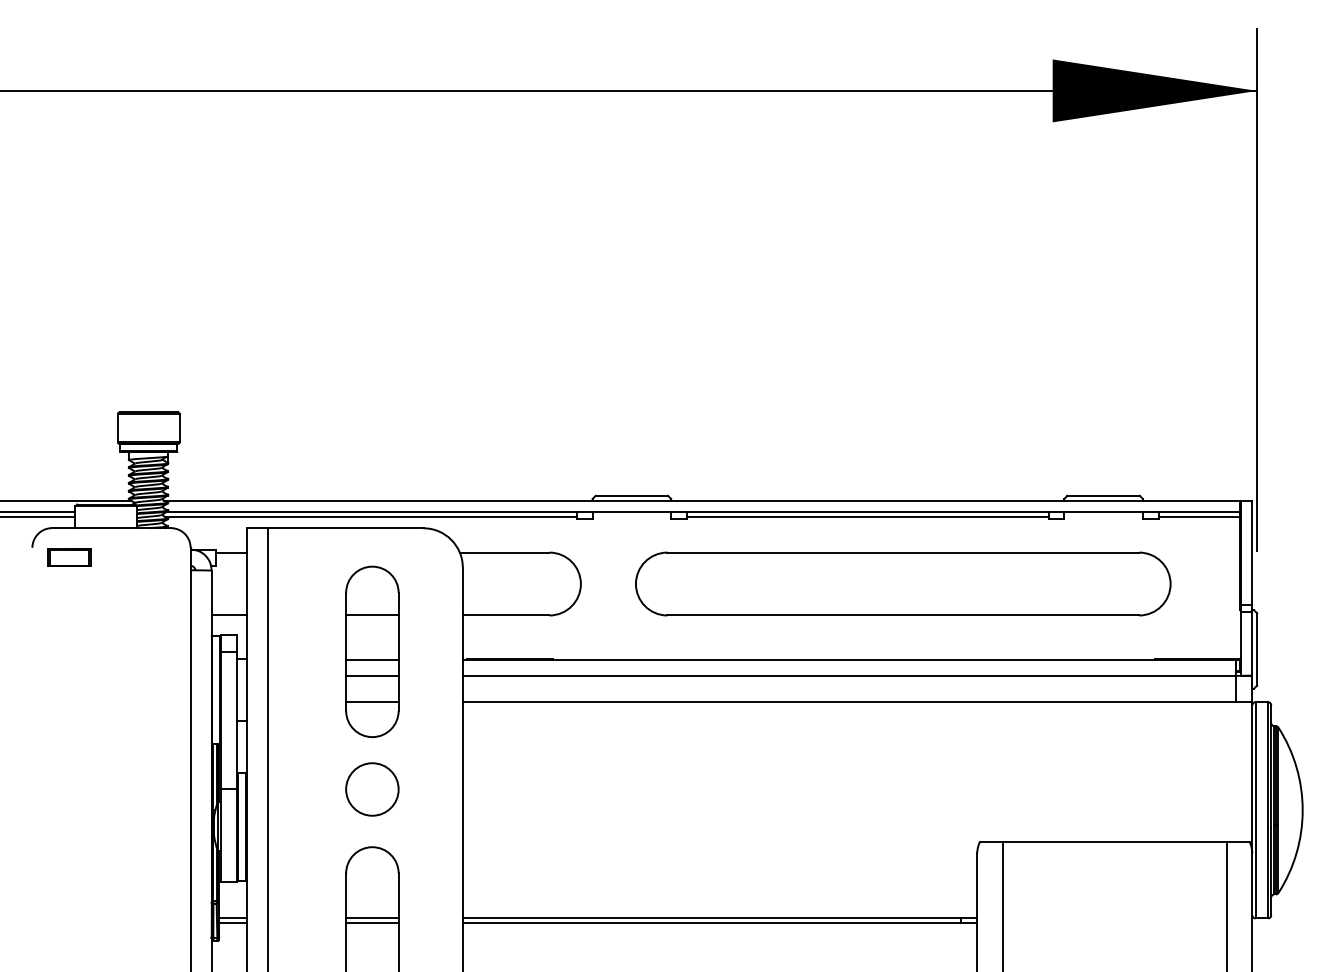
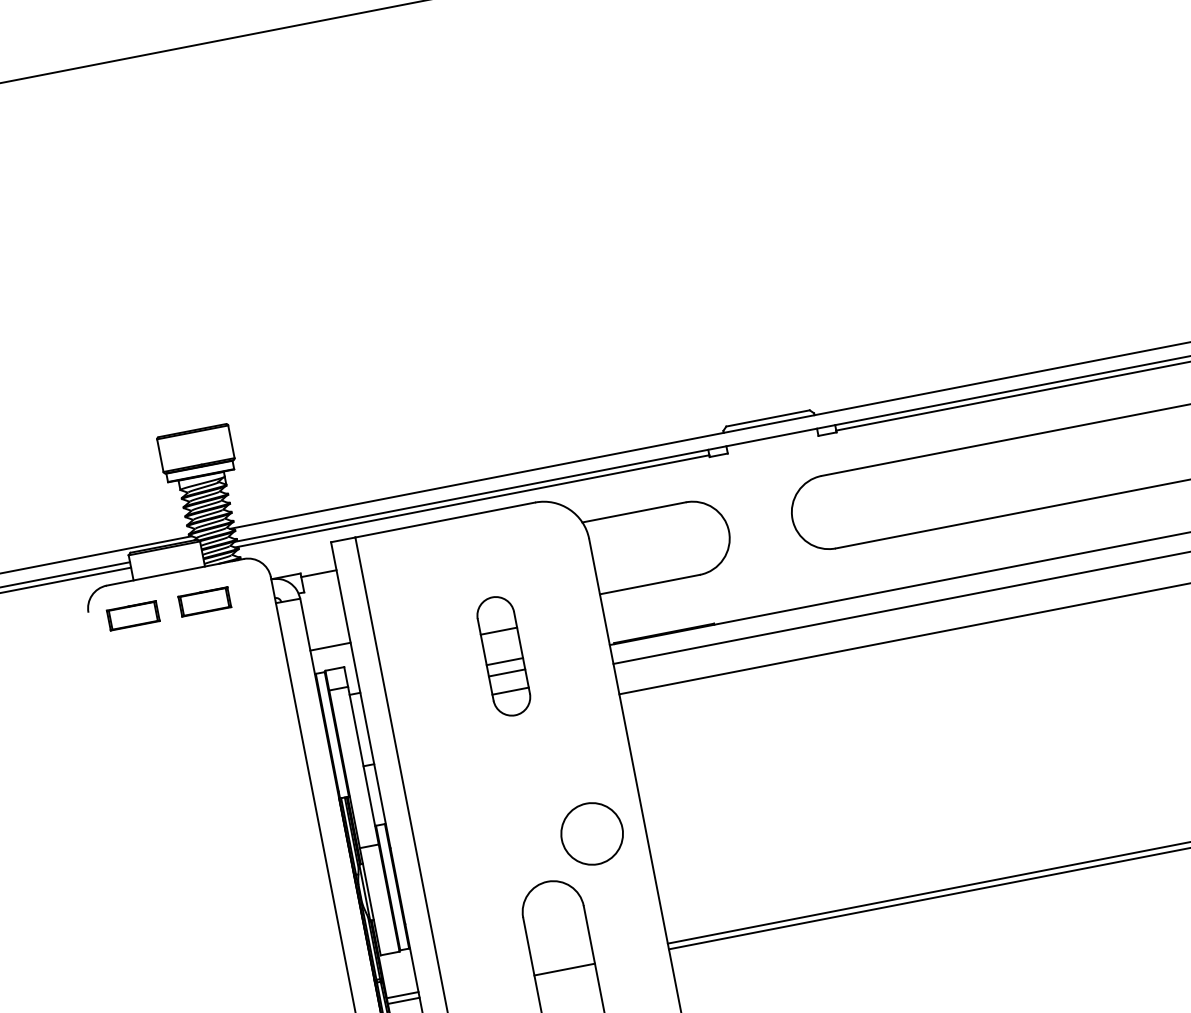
part: (131, 557) -> (204, 601), added
part: (372, 651) -> (503, 656), size x0.6
circle: (372, 789) -> (592, 833), moved
line: (372, 918) -> (563, 963), removed

